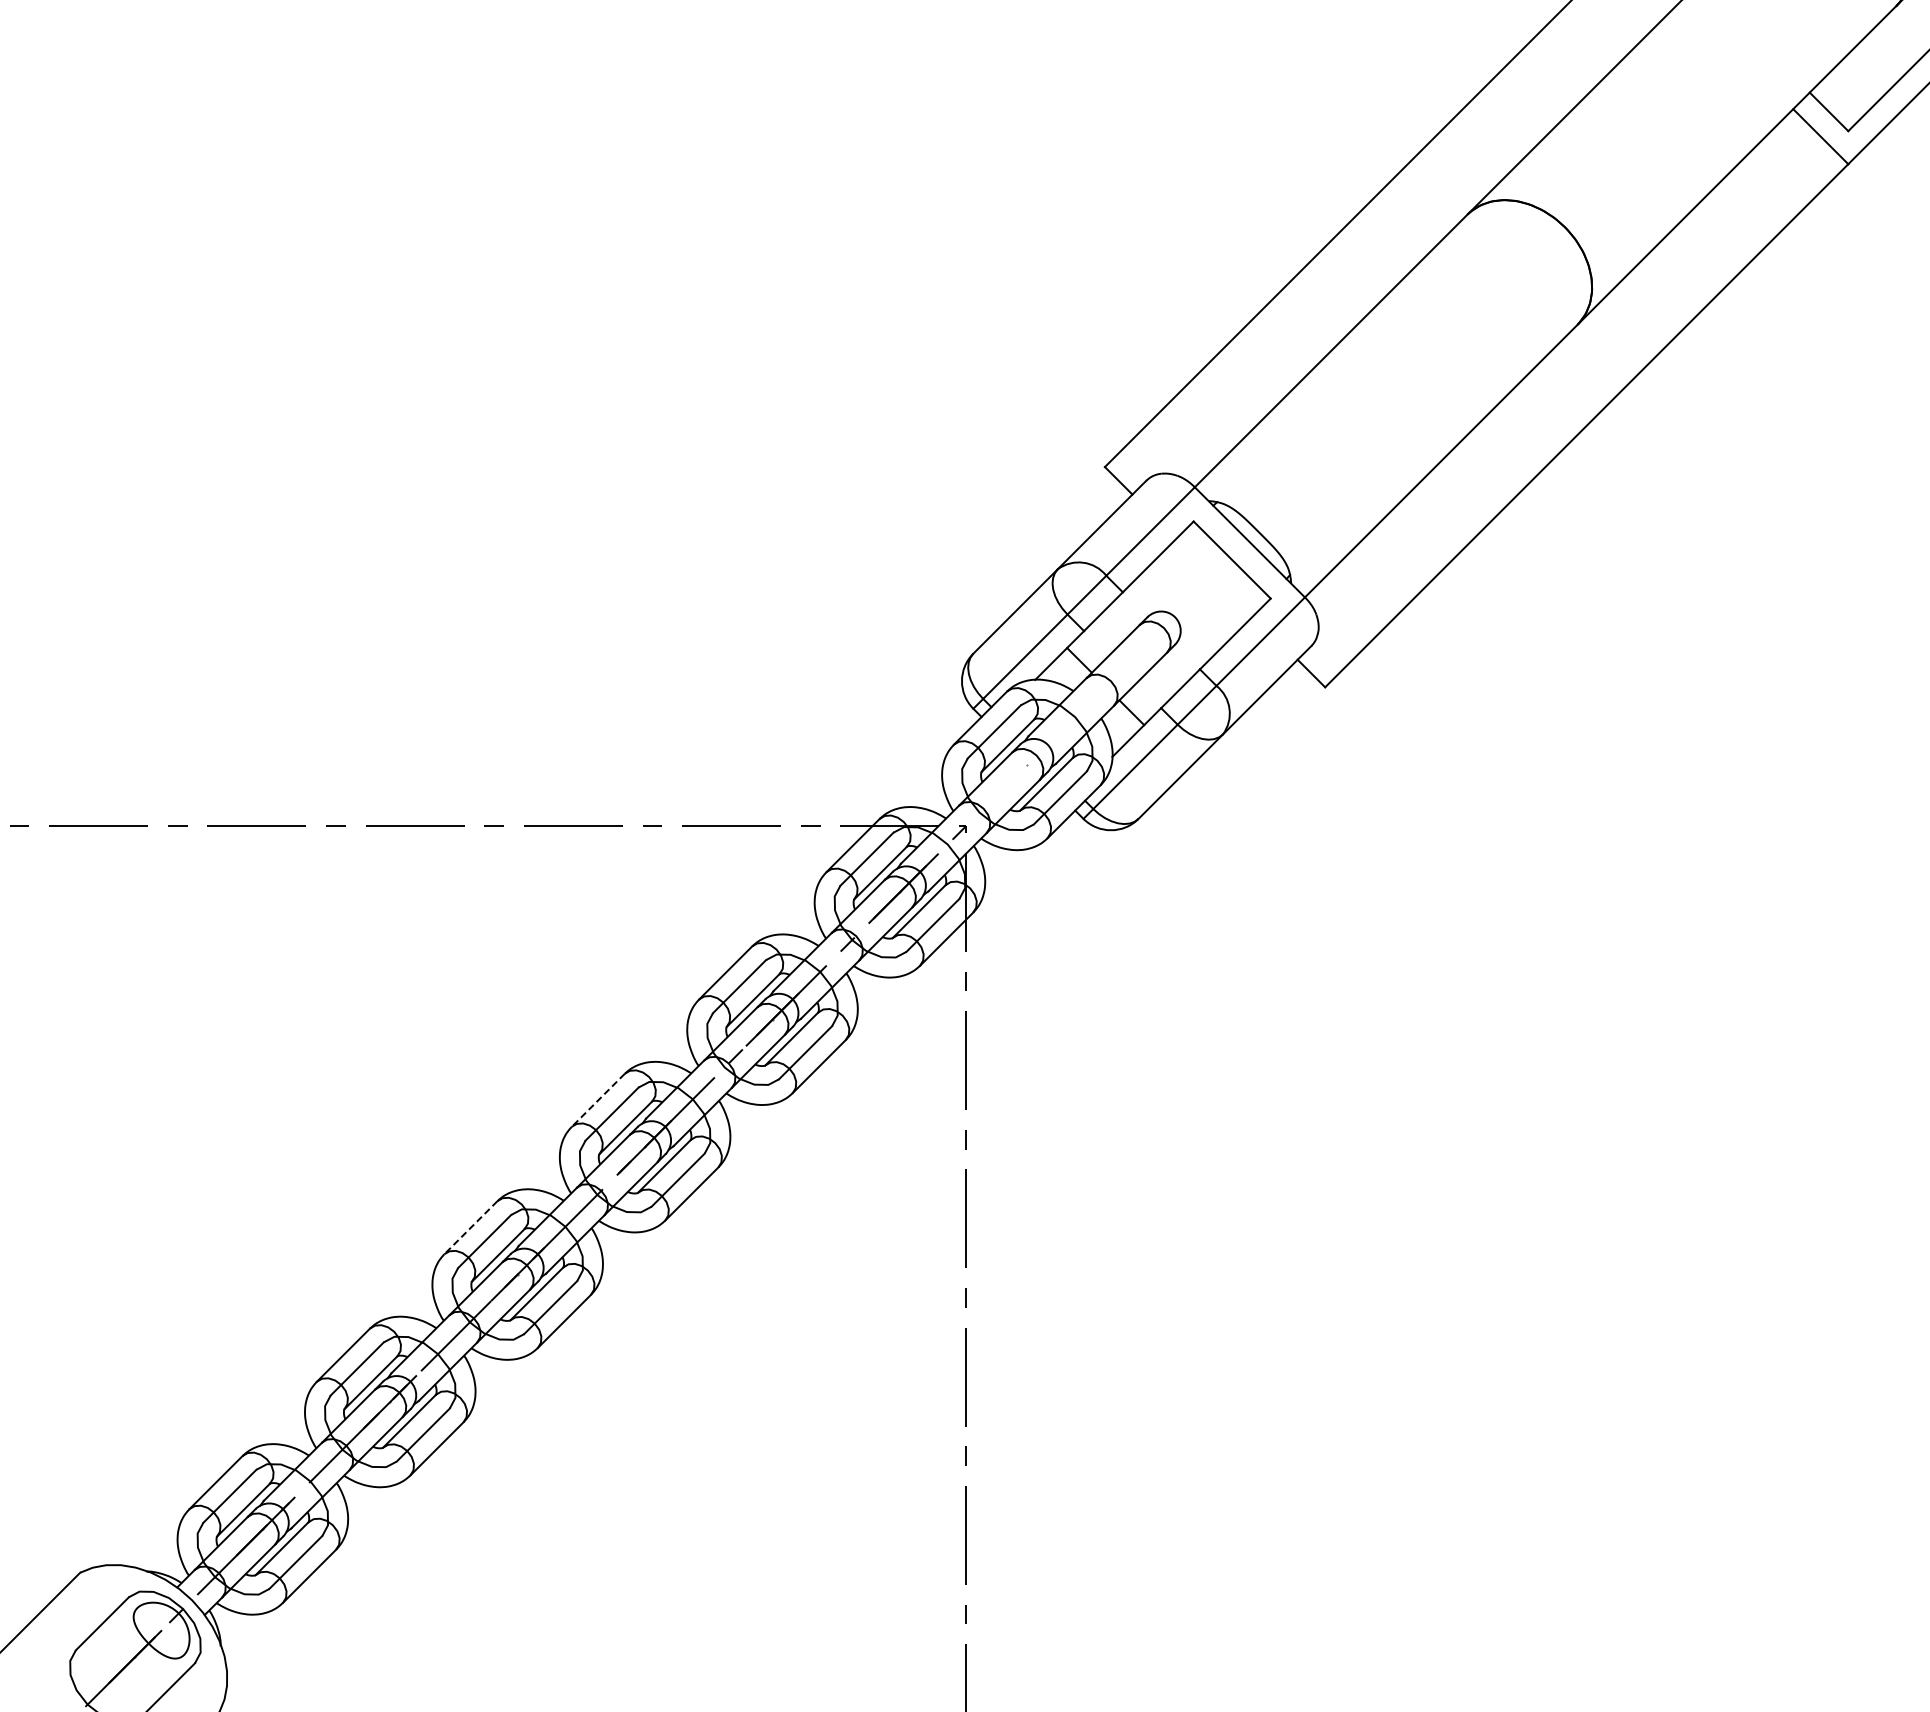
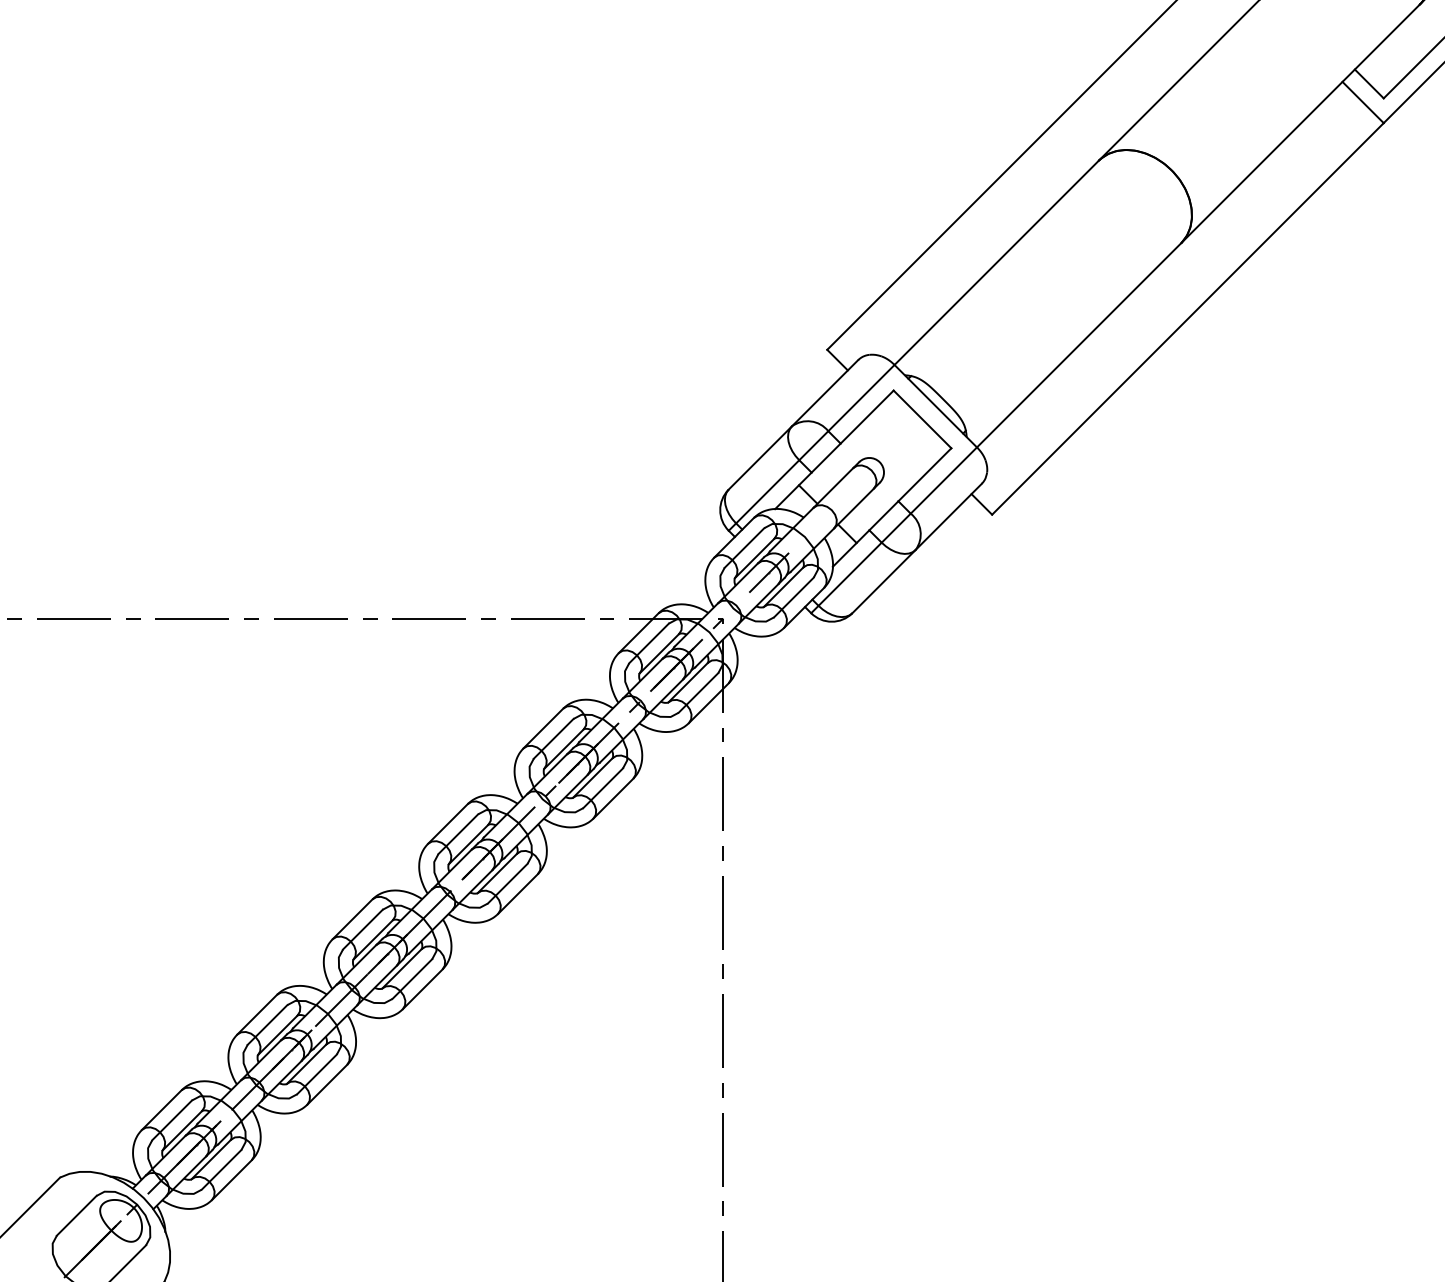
line: (1026, 764) -> (768, 572), added
line: (598, 1100) -> (448, 824), dashed -> solid
line: (470, 1227) -> (352, 919), dashed -> solid

